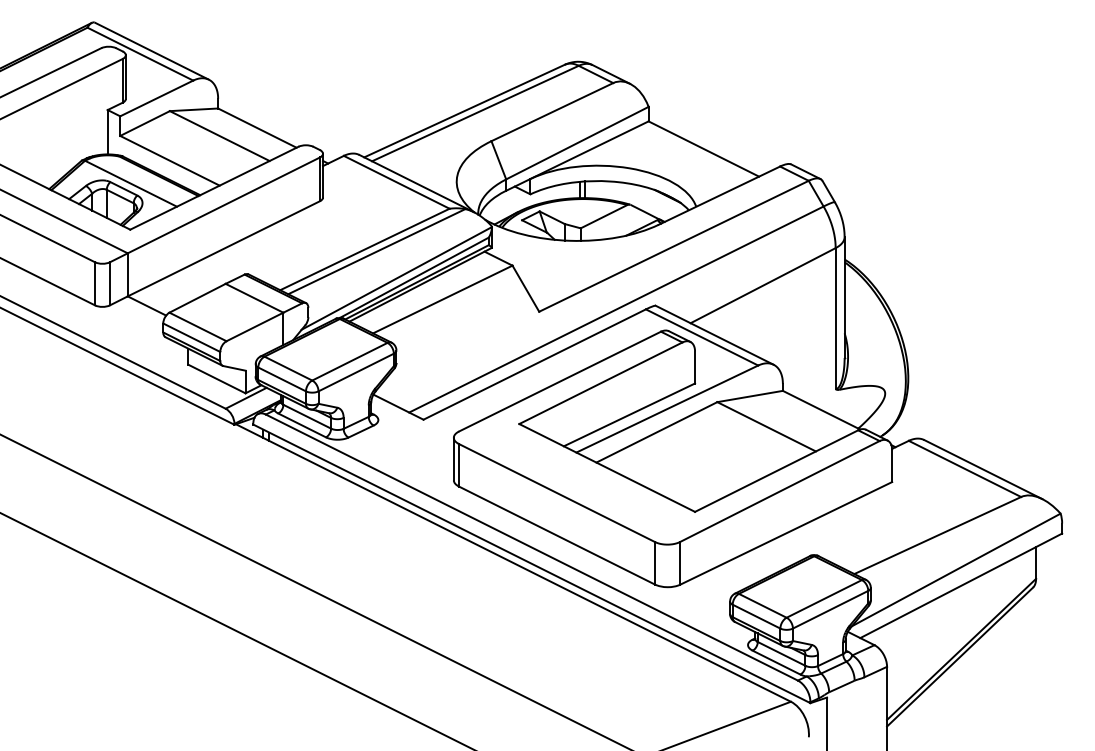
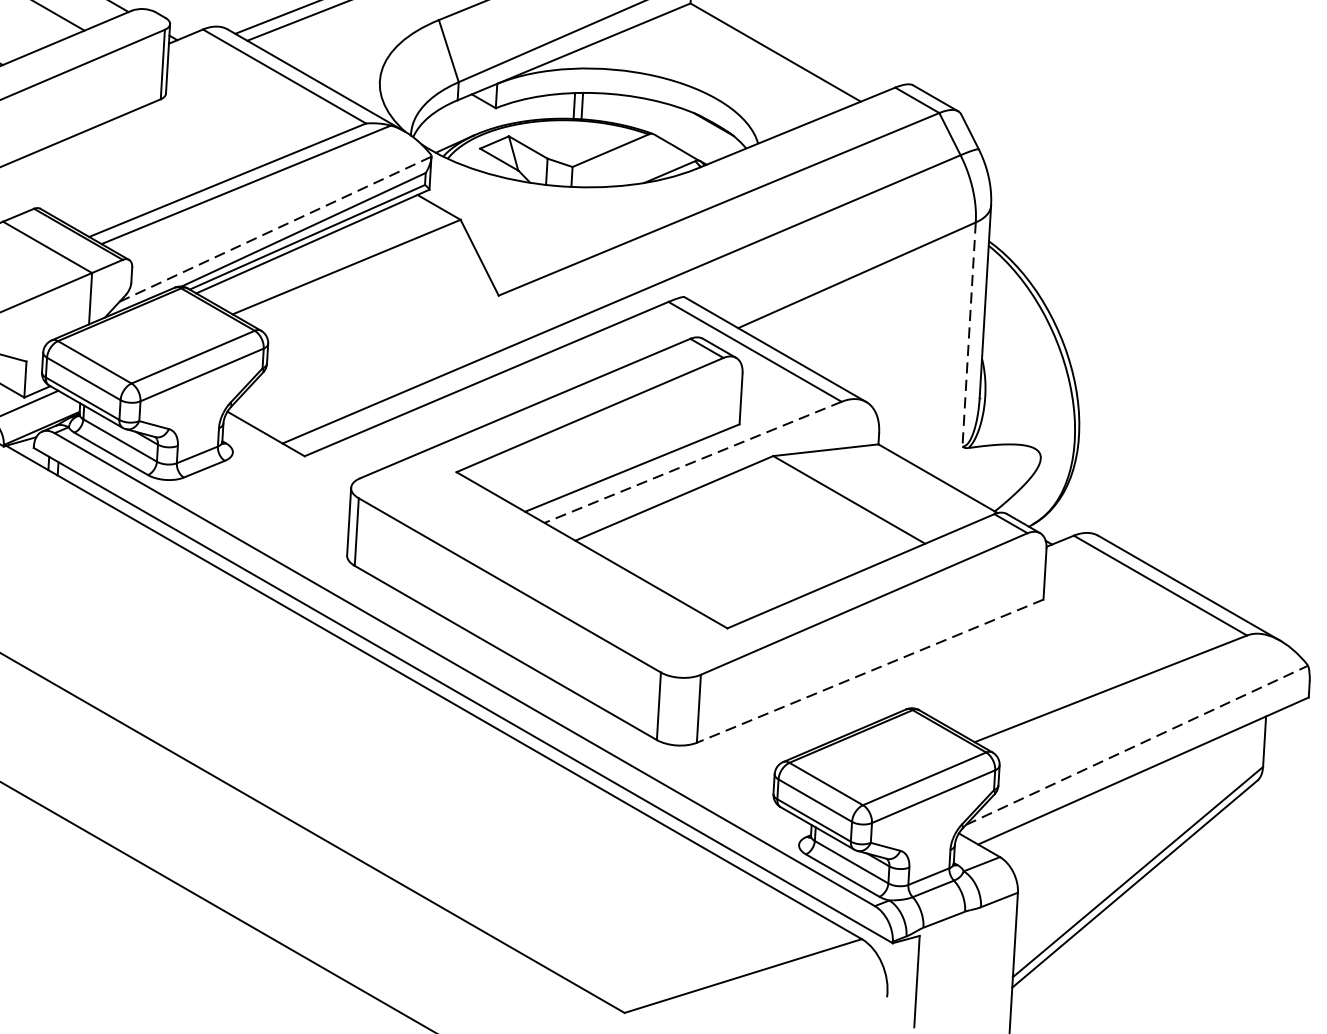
line: (397, 278) -> (276, 229), solid -> dashed
line: (835, 318) -> (968, 334), solid -> dashed
line: (667, 409) -> (693, 463), solid -> dashed
line: (786, 533) -> (870, 671), solid -> dashed
line: (956, 569) -> (1137, 744), solid -> dashed

